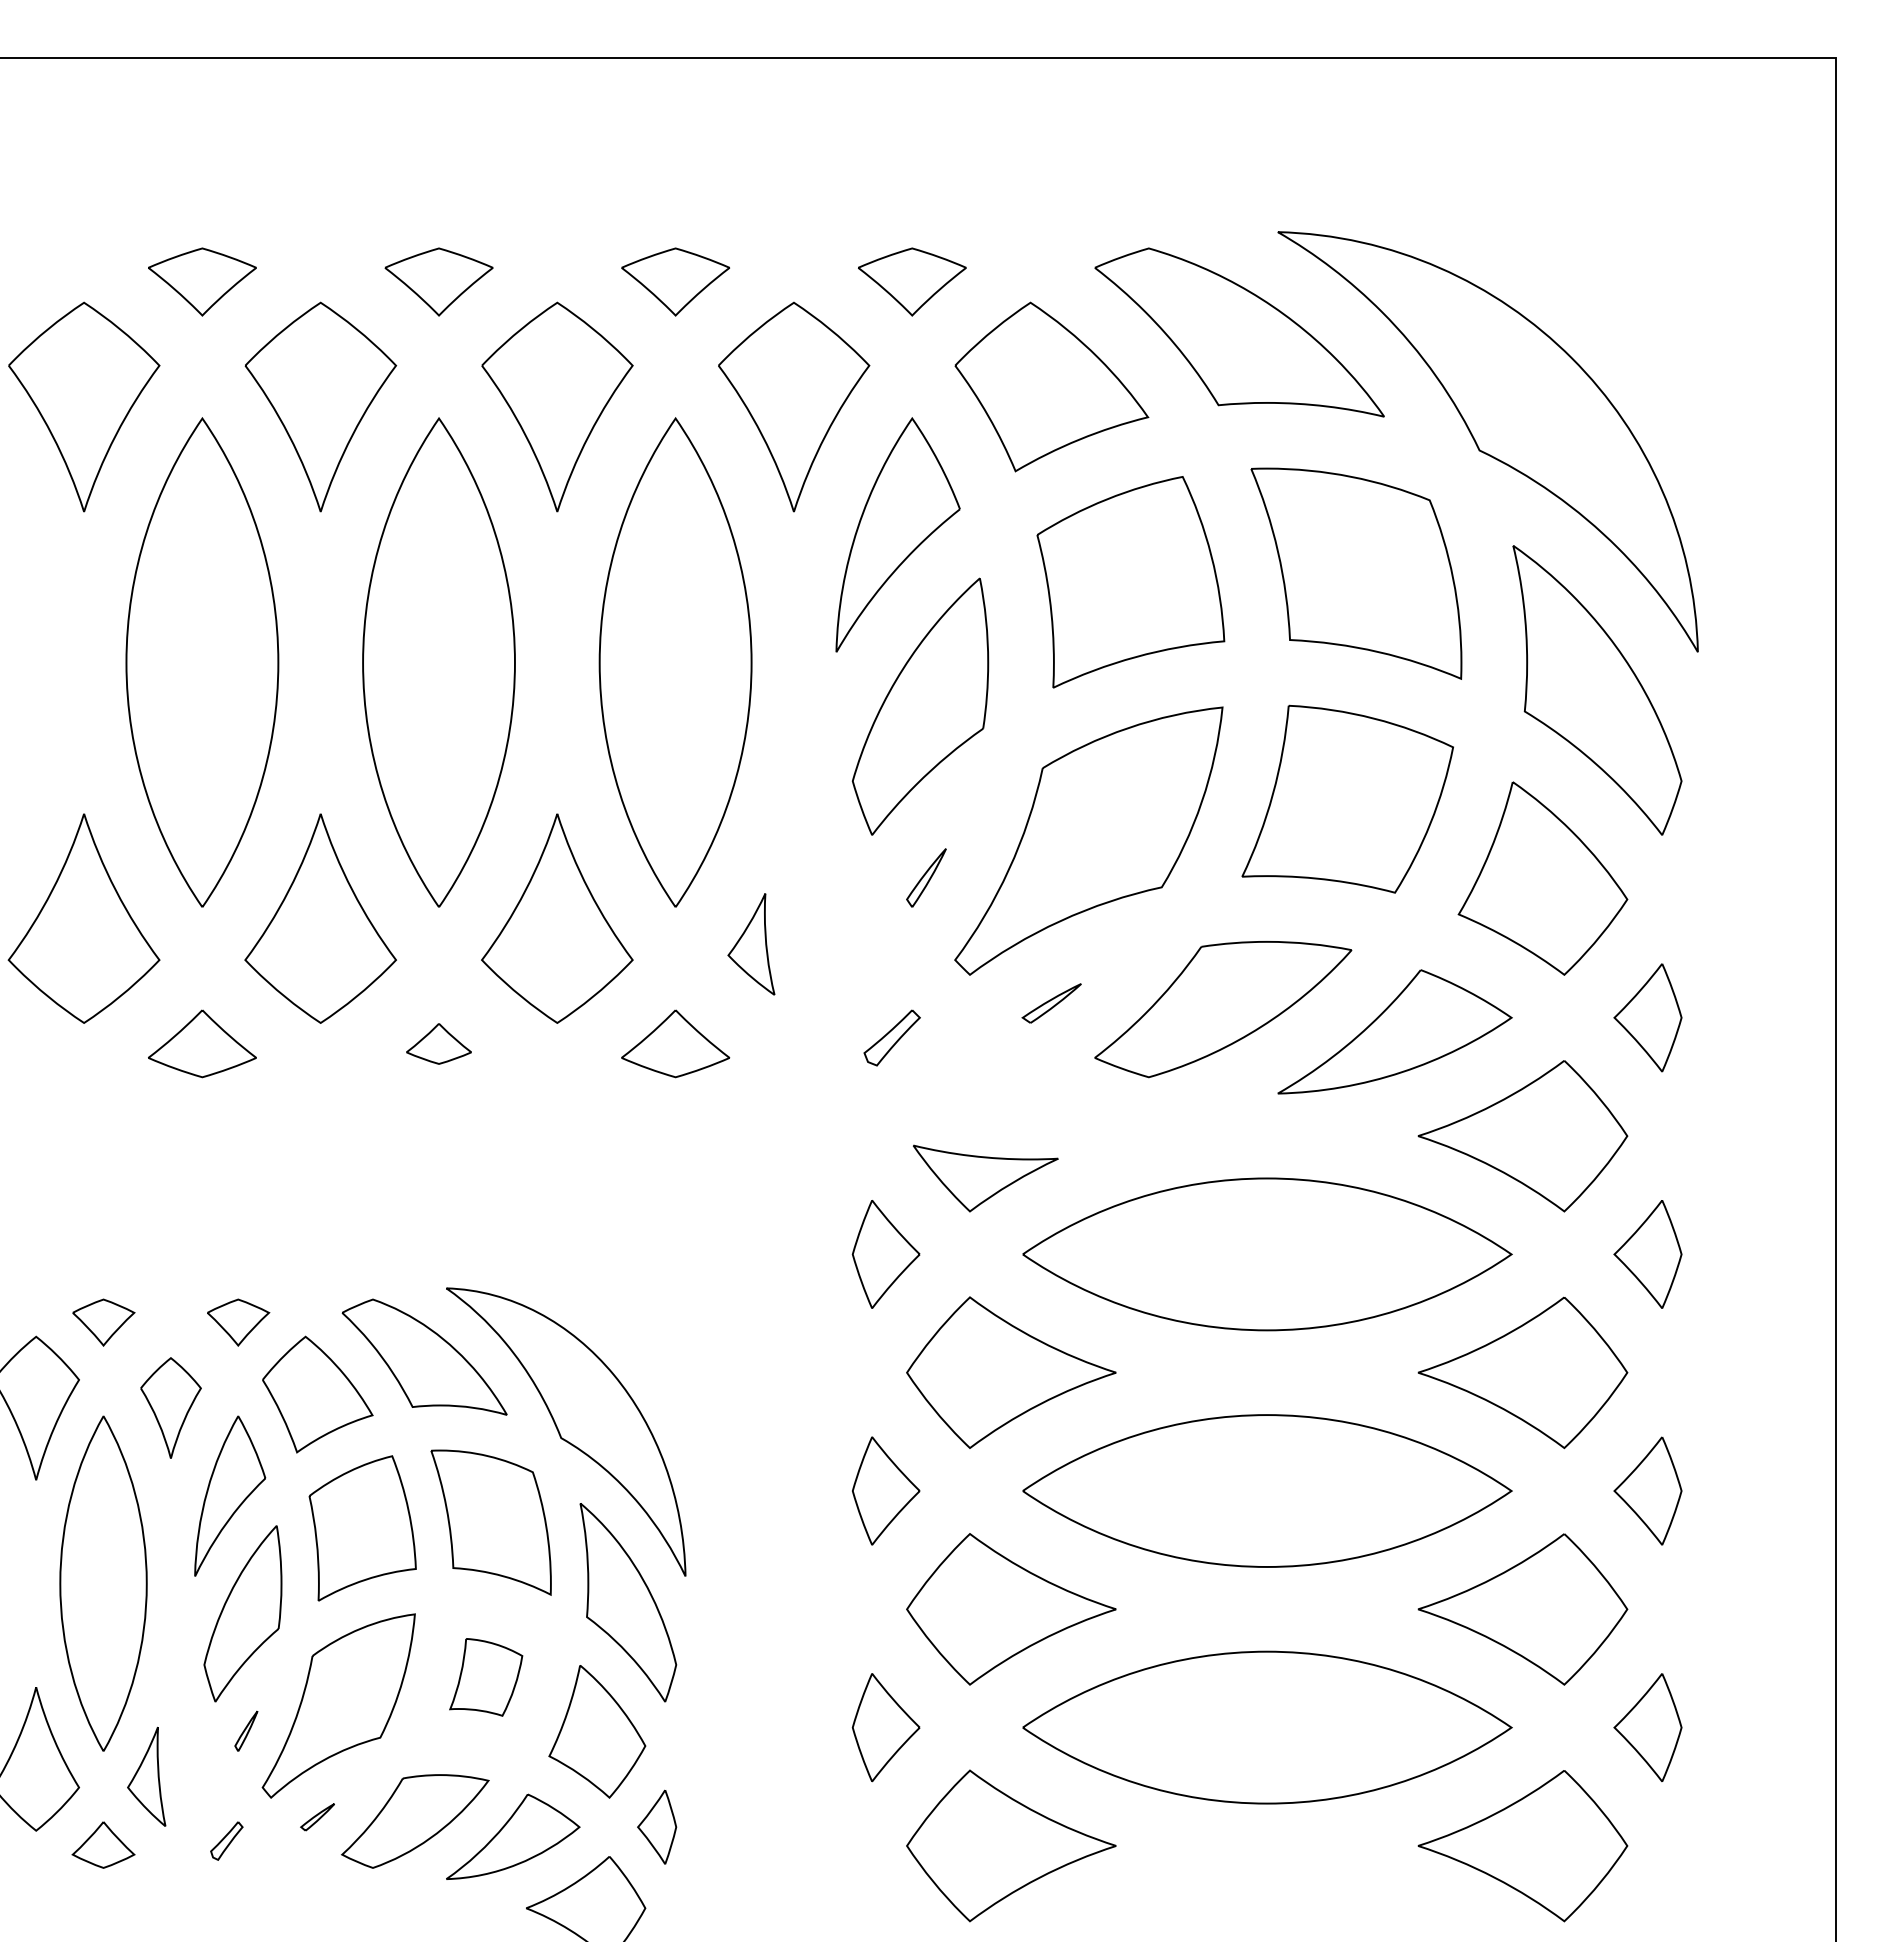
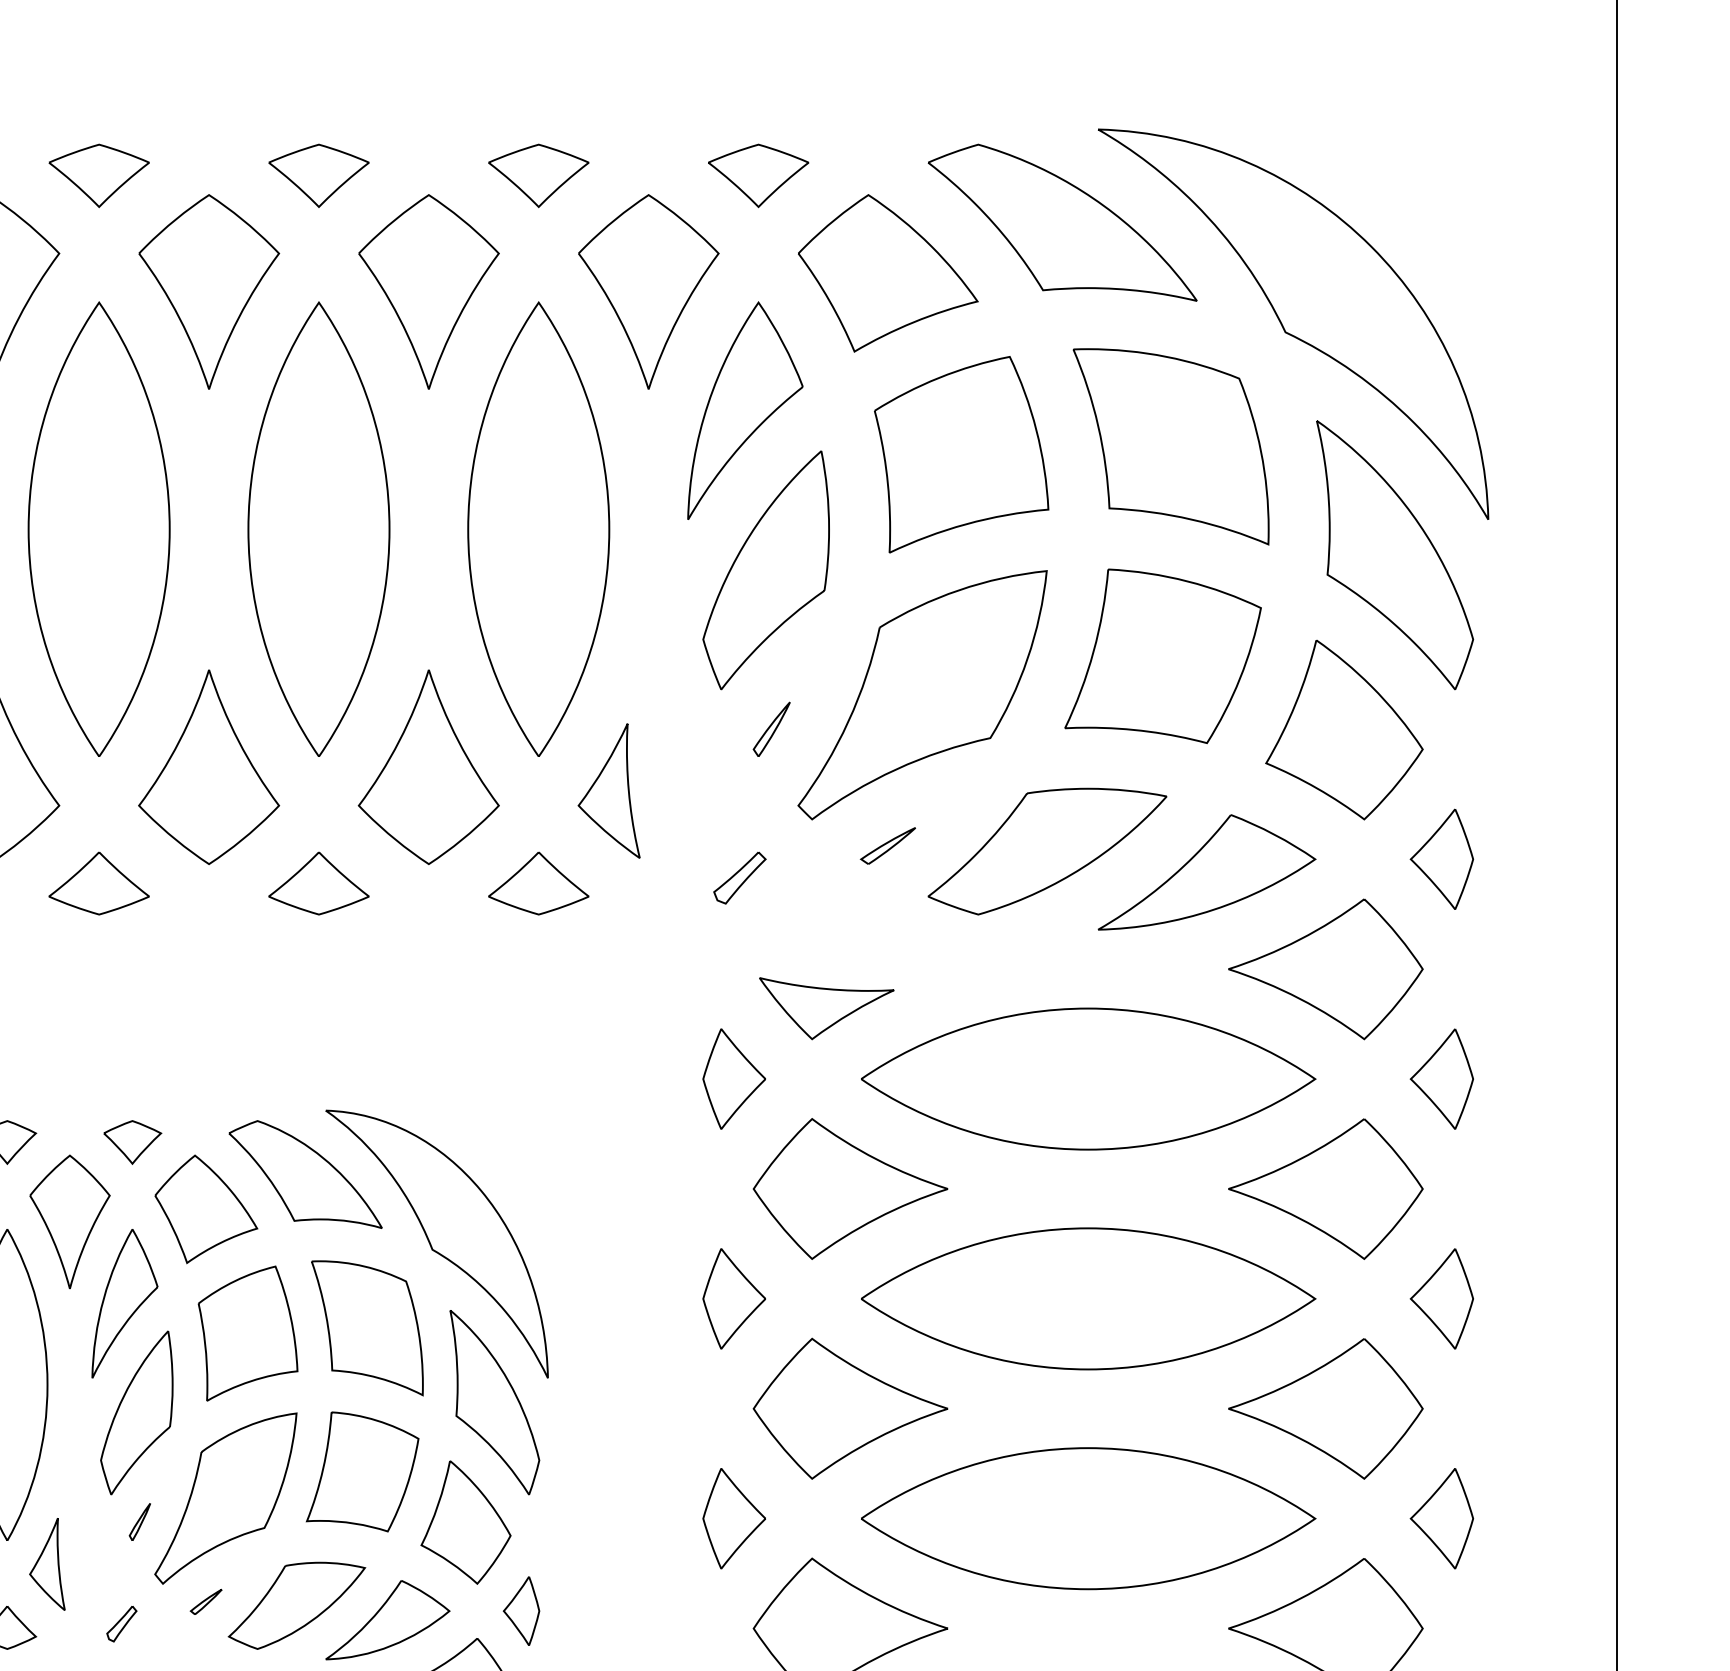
part: (751, 944) -> (609, 791), size x1.43
part: (438, 1043) -> (318, 883), size x1.67
part: (170, 1407) -> (69, 1221), size x1.43
part: (486, 1677) -> (363, 1472), size x1.67

